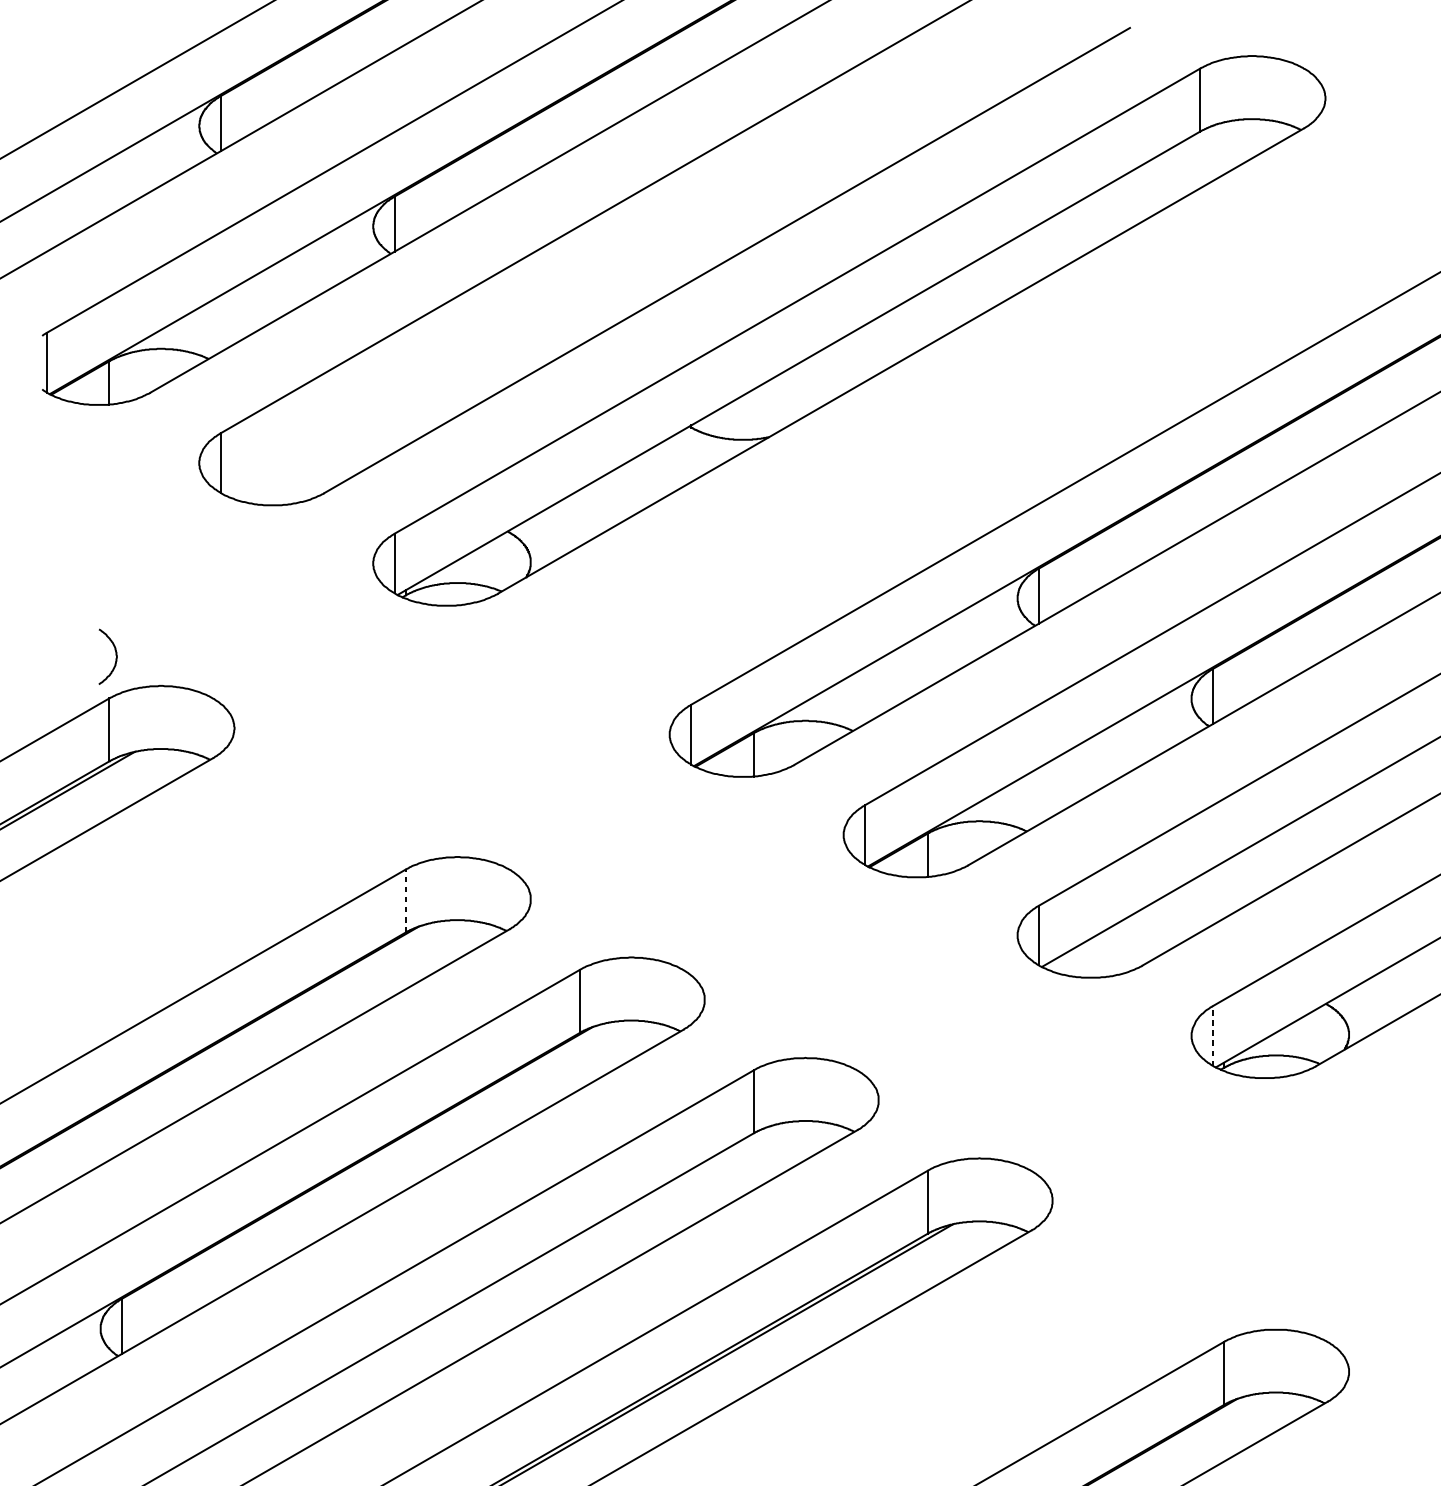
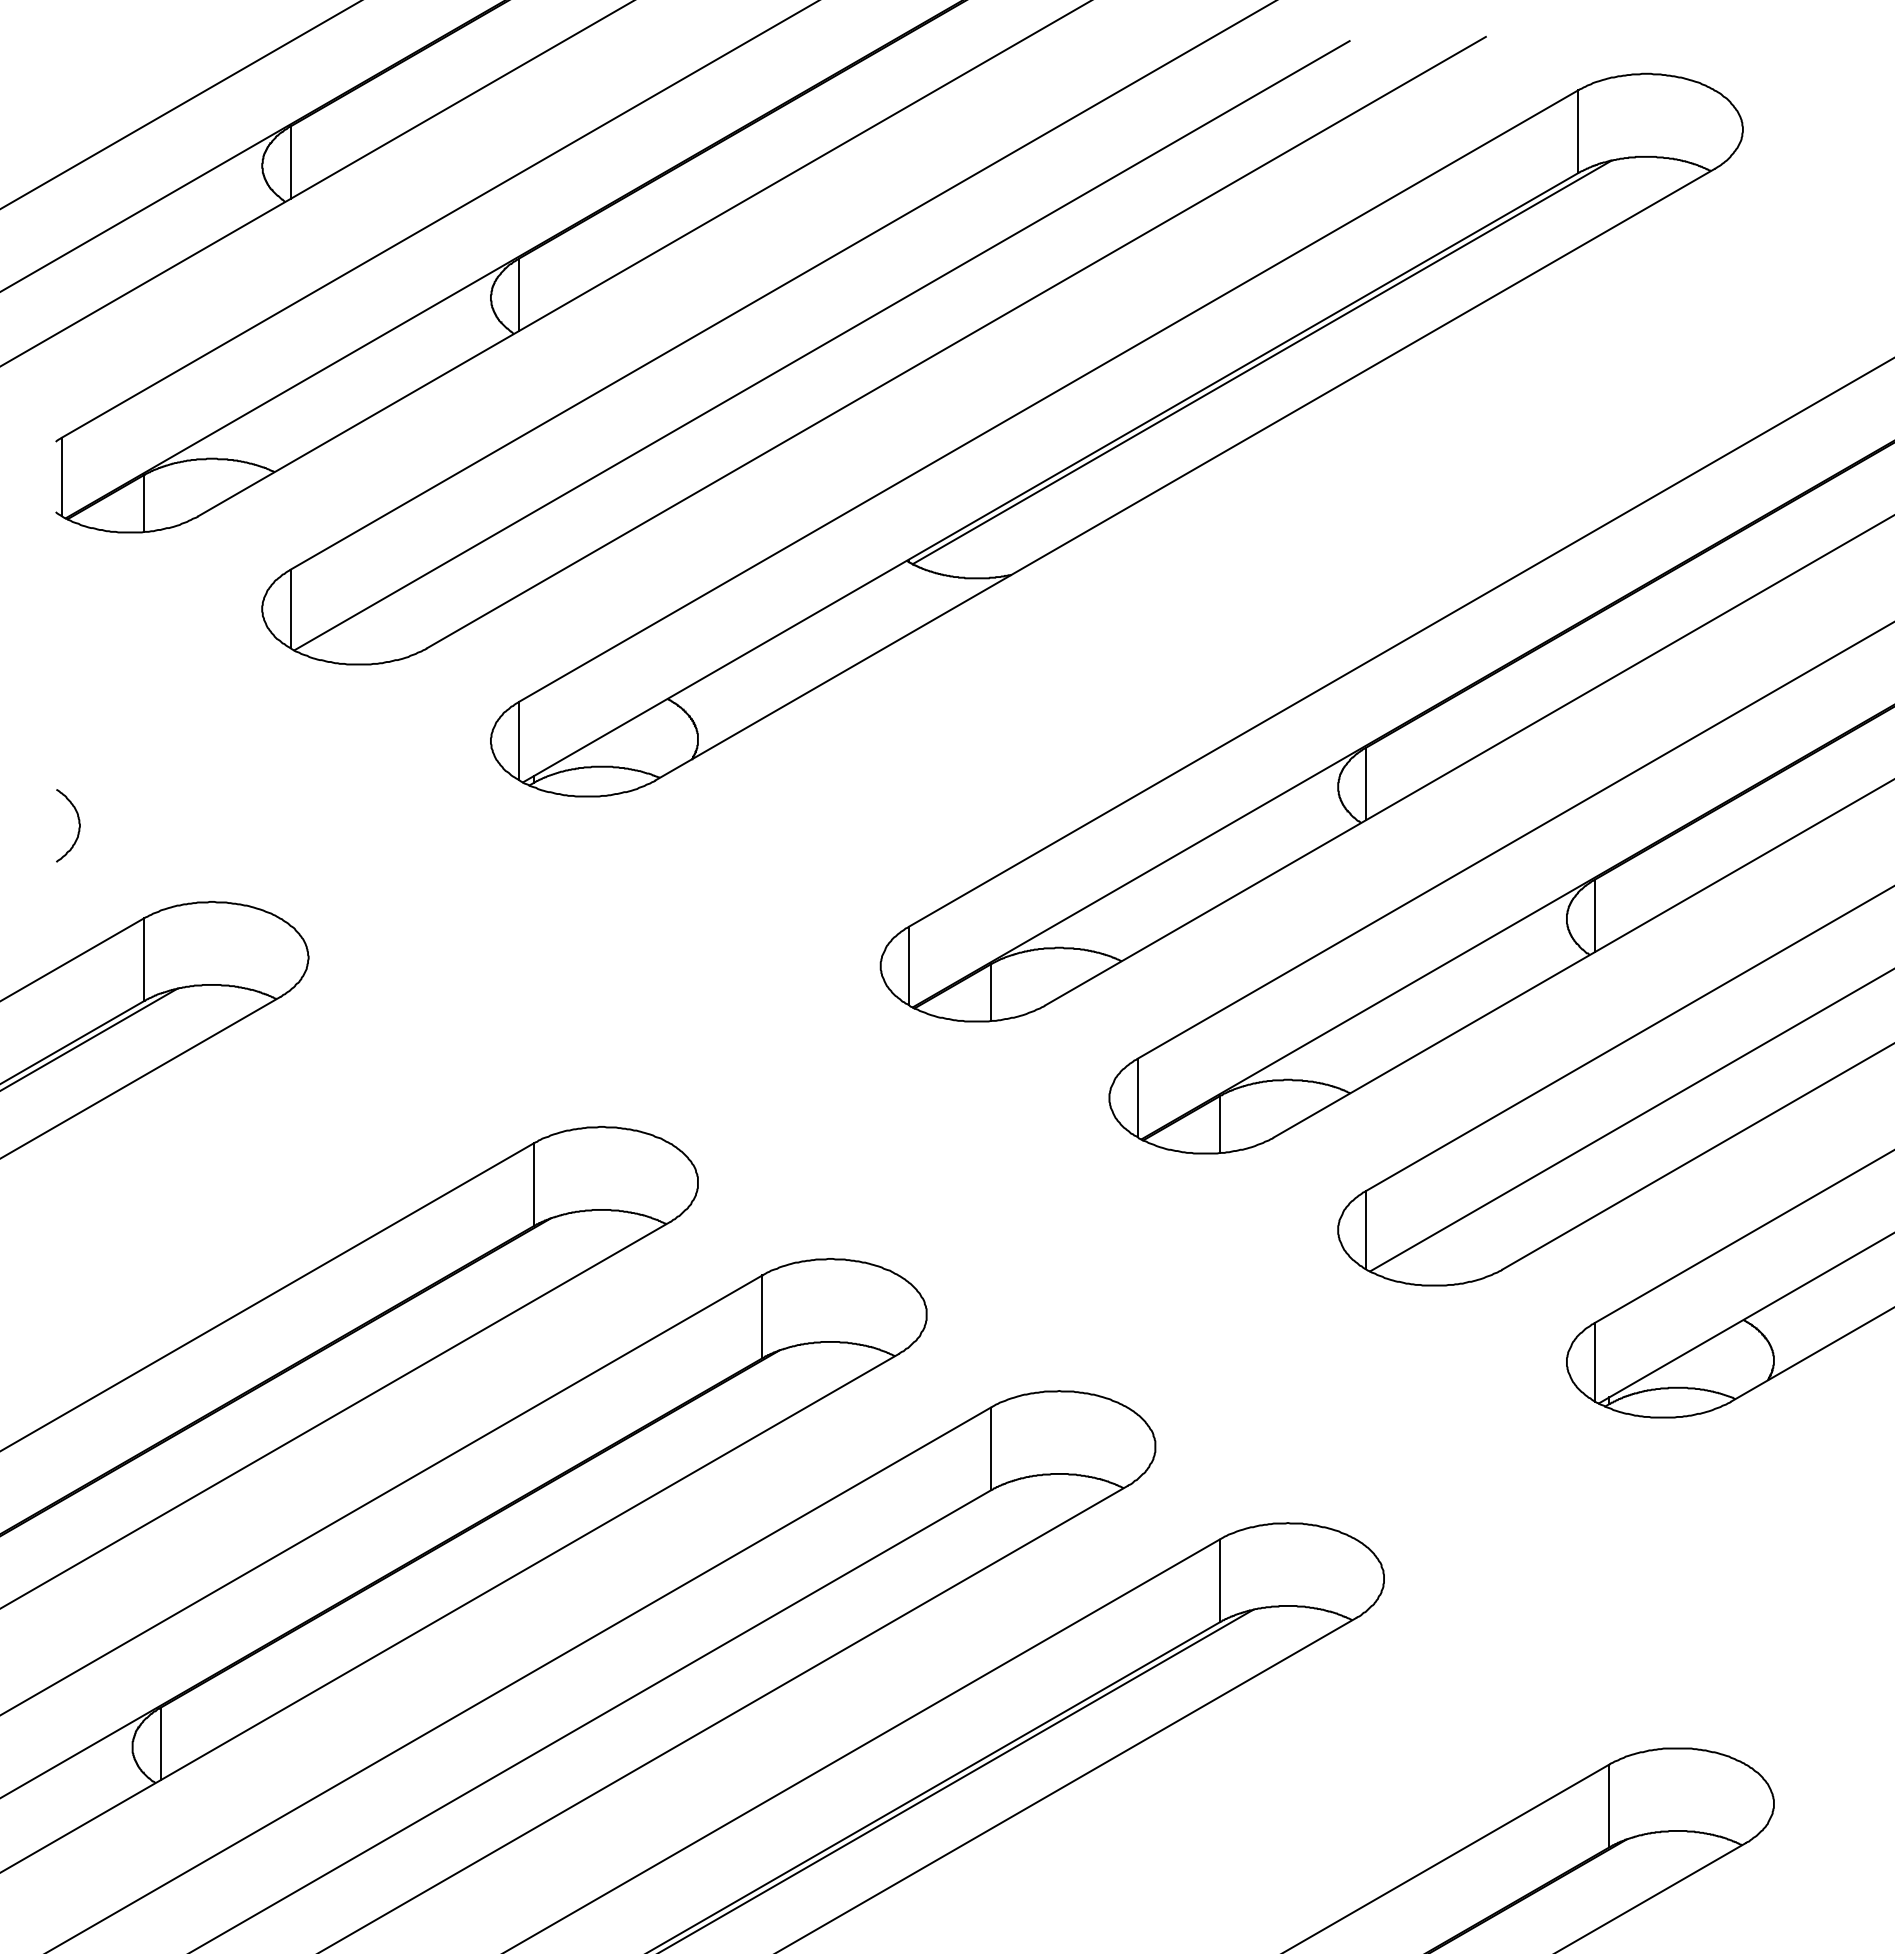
line: (624, 262) -> (821, 345), added
line: (959, 275) -> (1261, 362), added
curve: (115, 655) -> (78, 823), moved
line: (405, 900) -> (533, 1184), dashed -> solid
line: (1213, 1035) -> (1595, 1361), dashed -> solid

